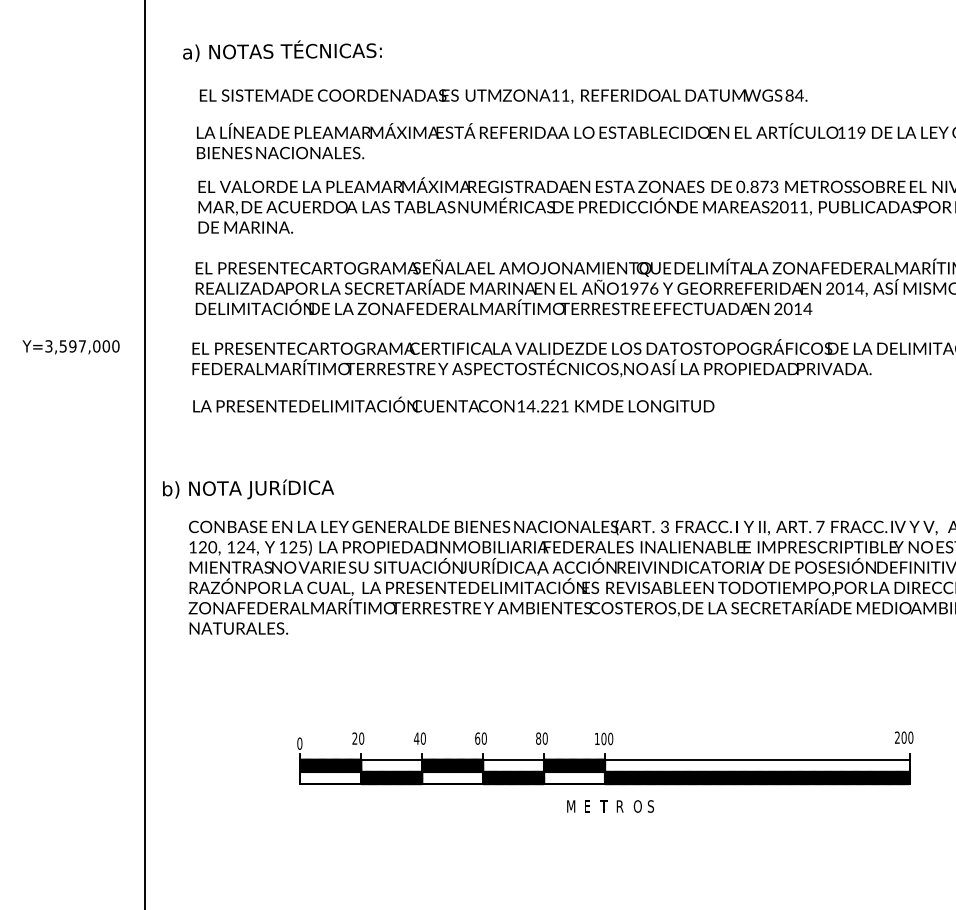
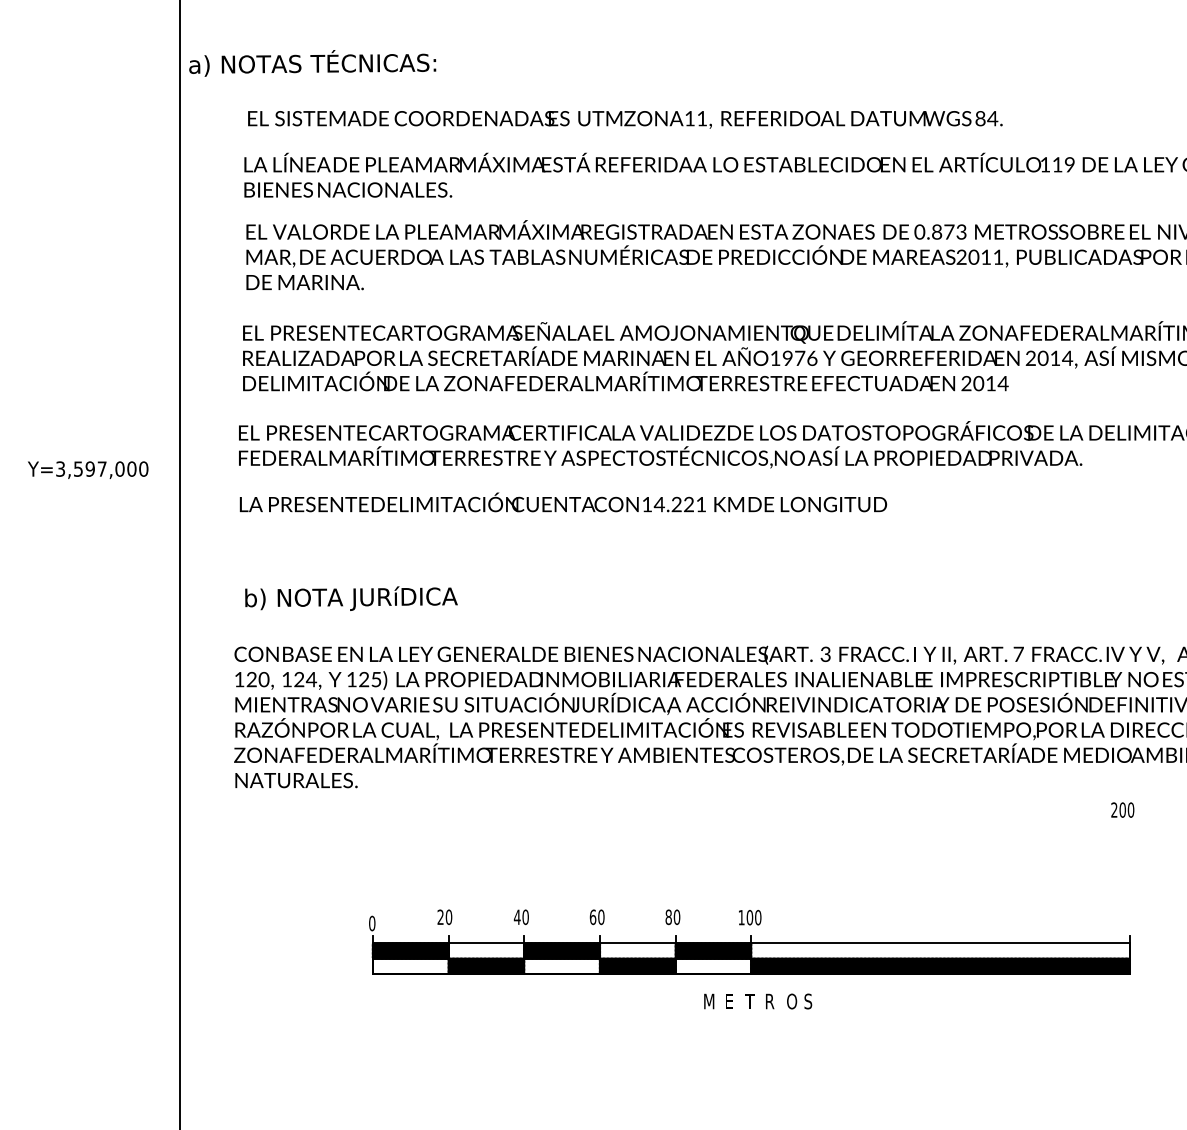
text: (282, 51) -> (312, 63), moved
text: (71, 346) -> (88, 469), moved
text: (248, 489) -> (351, 598), moved
text: (903, 737) -> (1122, 809), moved

